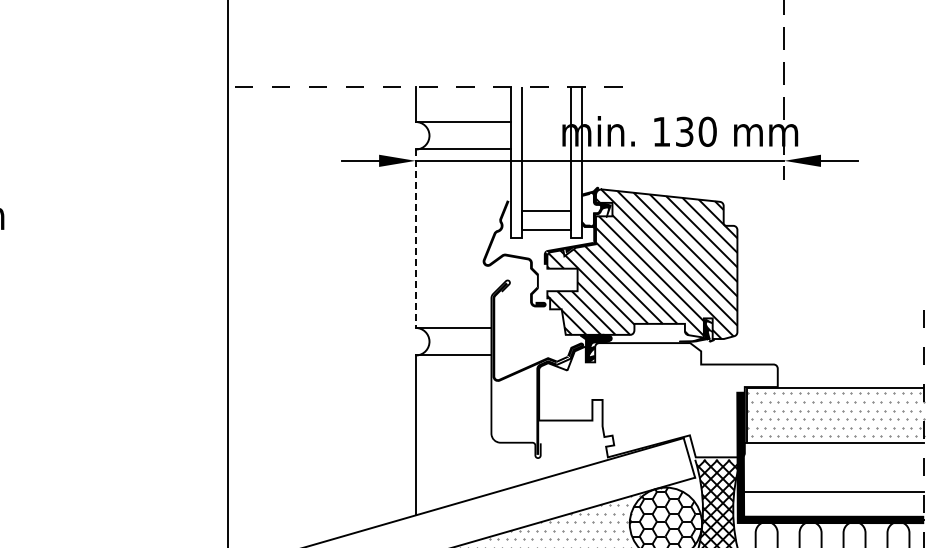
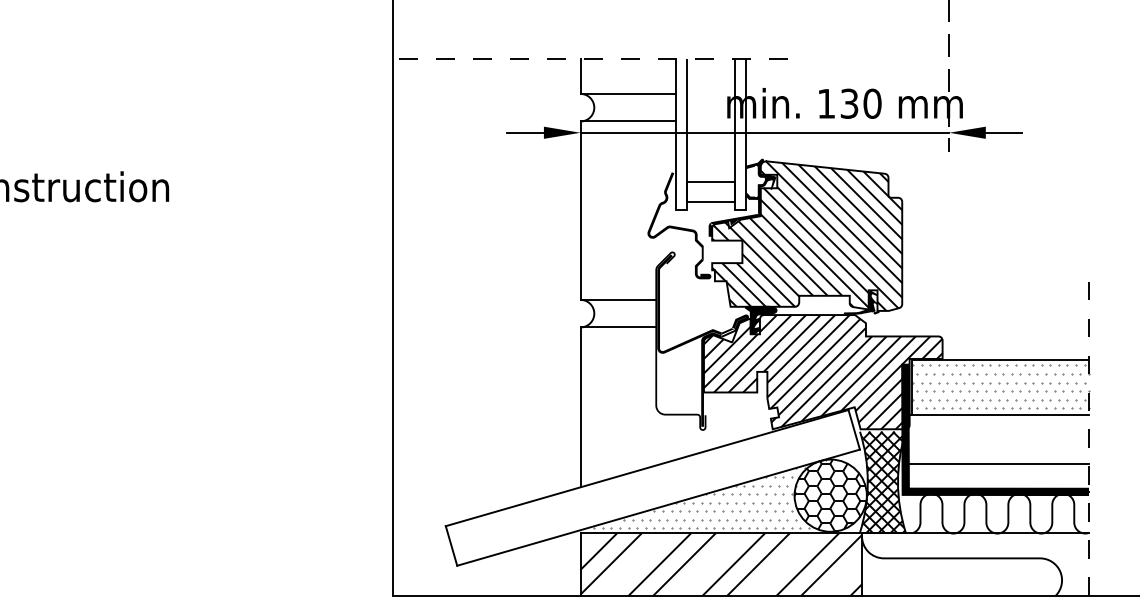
line: (415, 239) -> (580, 211), dashed -> solid
hatch: (657, 400) -> (822, 372), added

